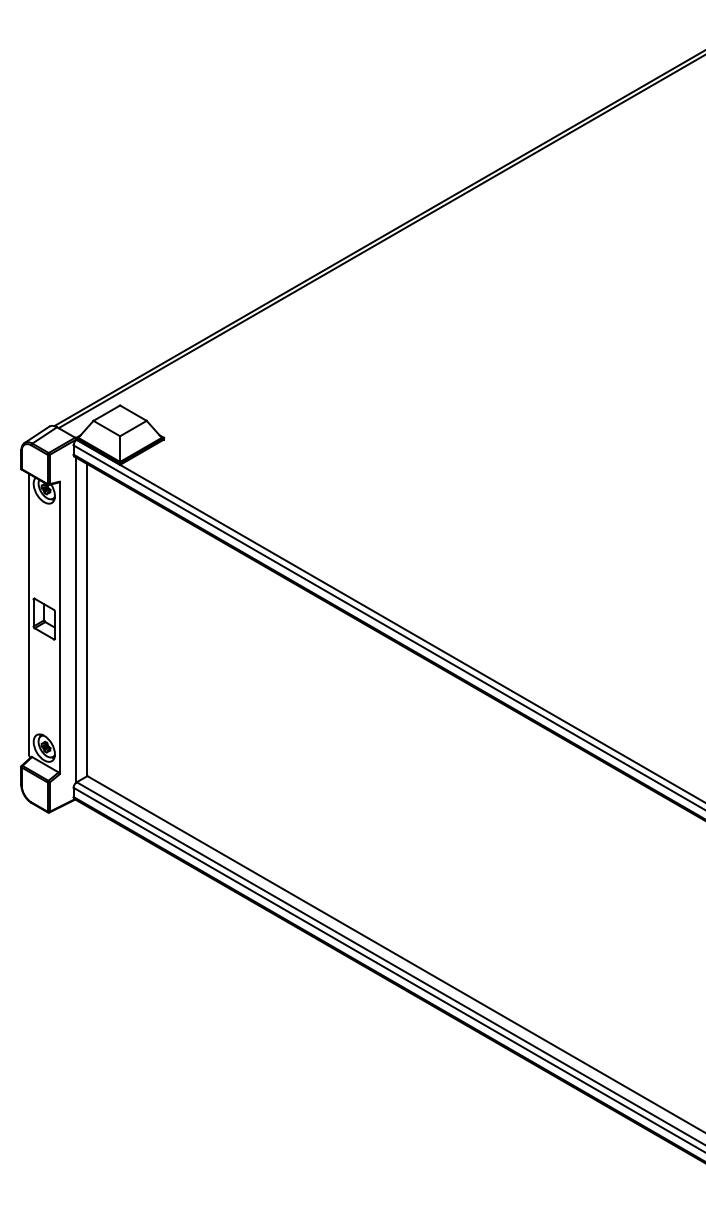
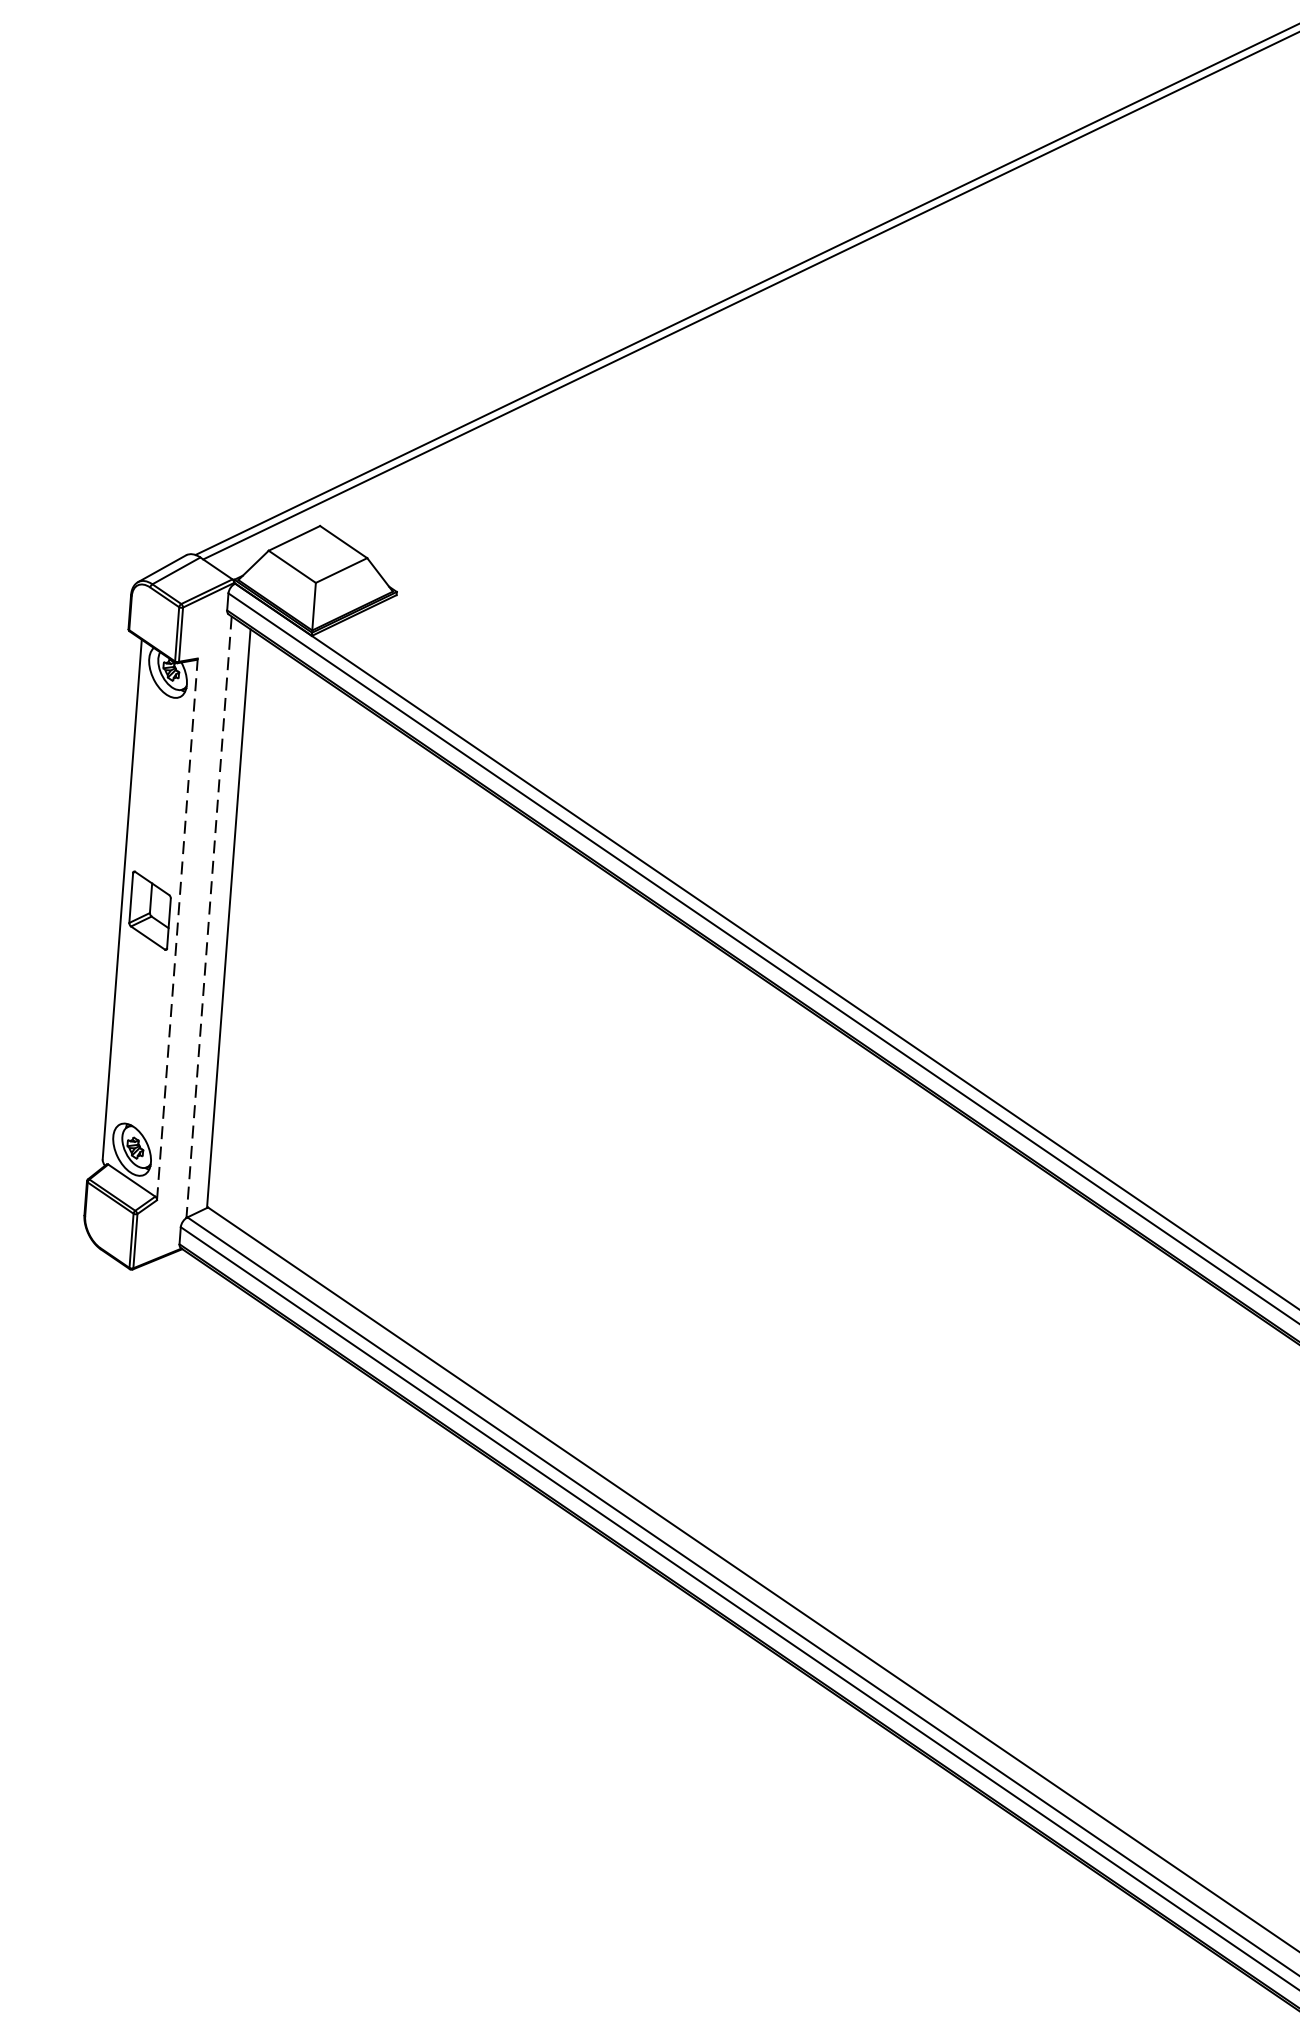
line: (76, 620) -> (209, 917), solid -> dashed
line: (59, 627) -> (177, 928), solid -> dashed

